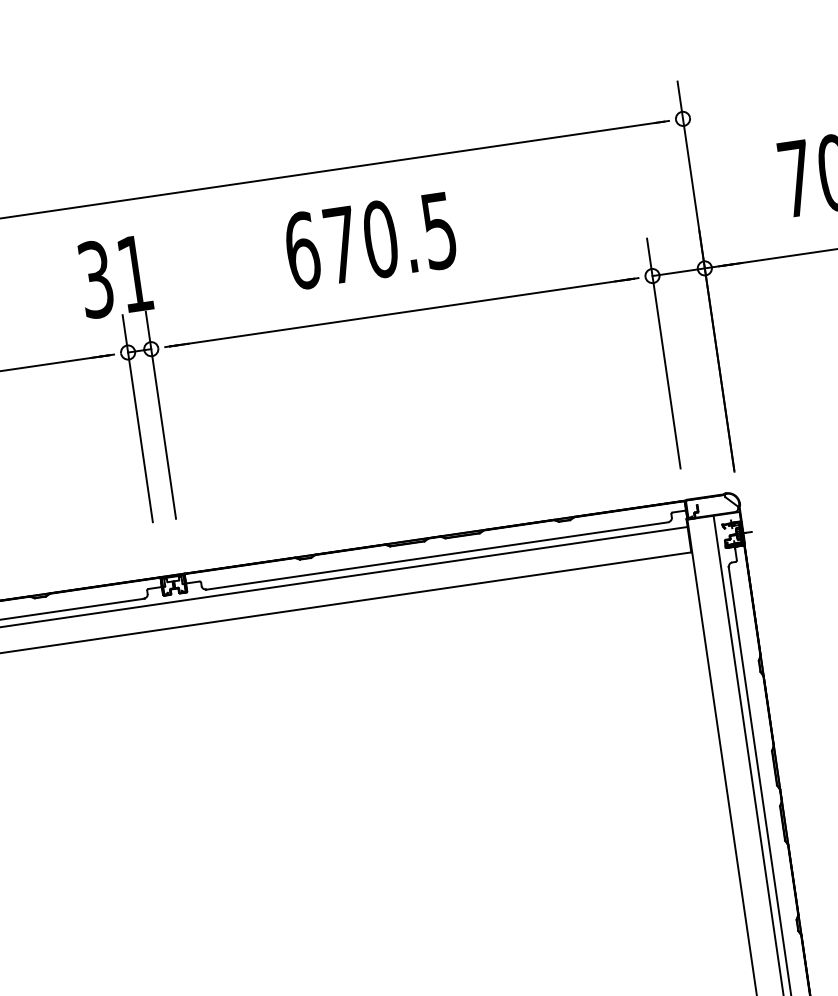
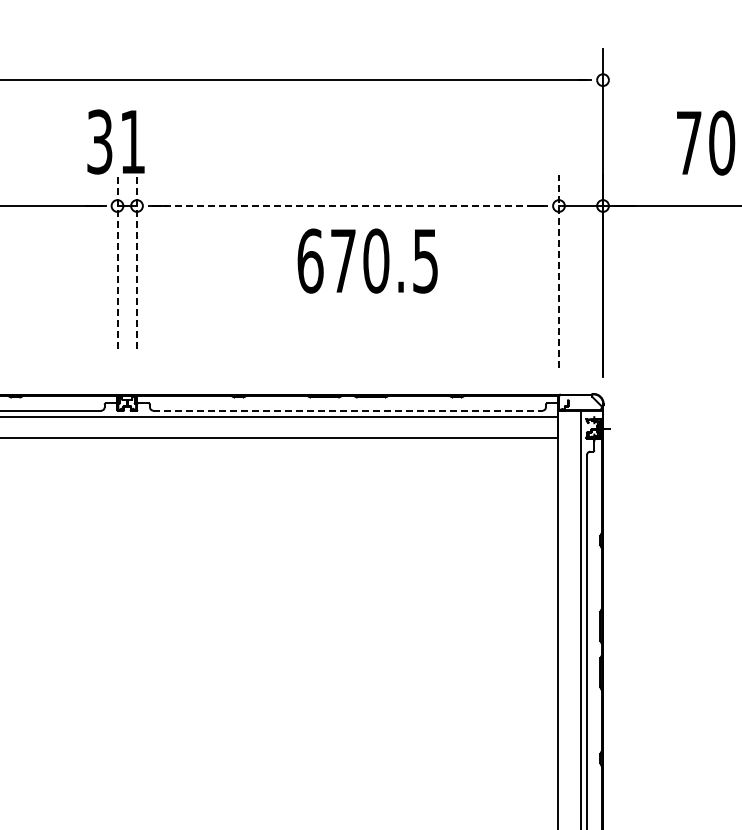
text: (370, 240) -> (367, 260), moved
line: (402, 313) -> (348, 206), solid -> dashed
line: (663, 353) -> (558, 271), solid -> dashed
line: (161, 414) -> (137, 261), solid -> dashed
line: (137, 418) -> (117, 261), solid -> dashed
line: (436, 555) -> (347, 410), solid -> dashed

